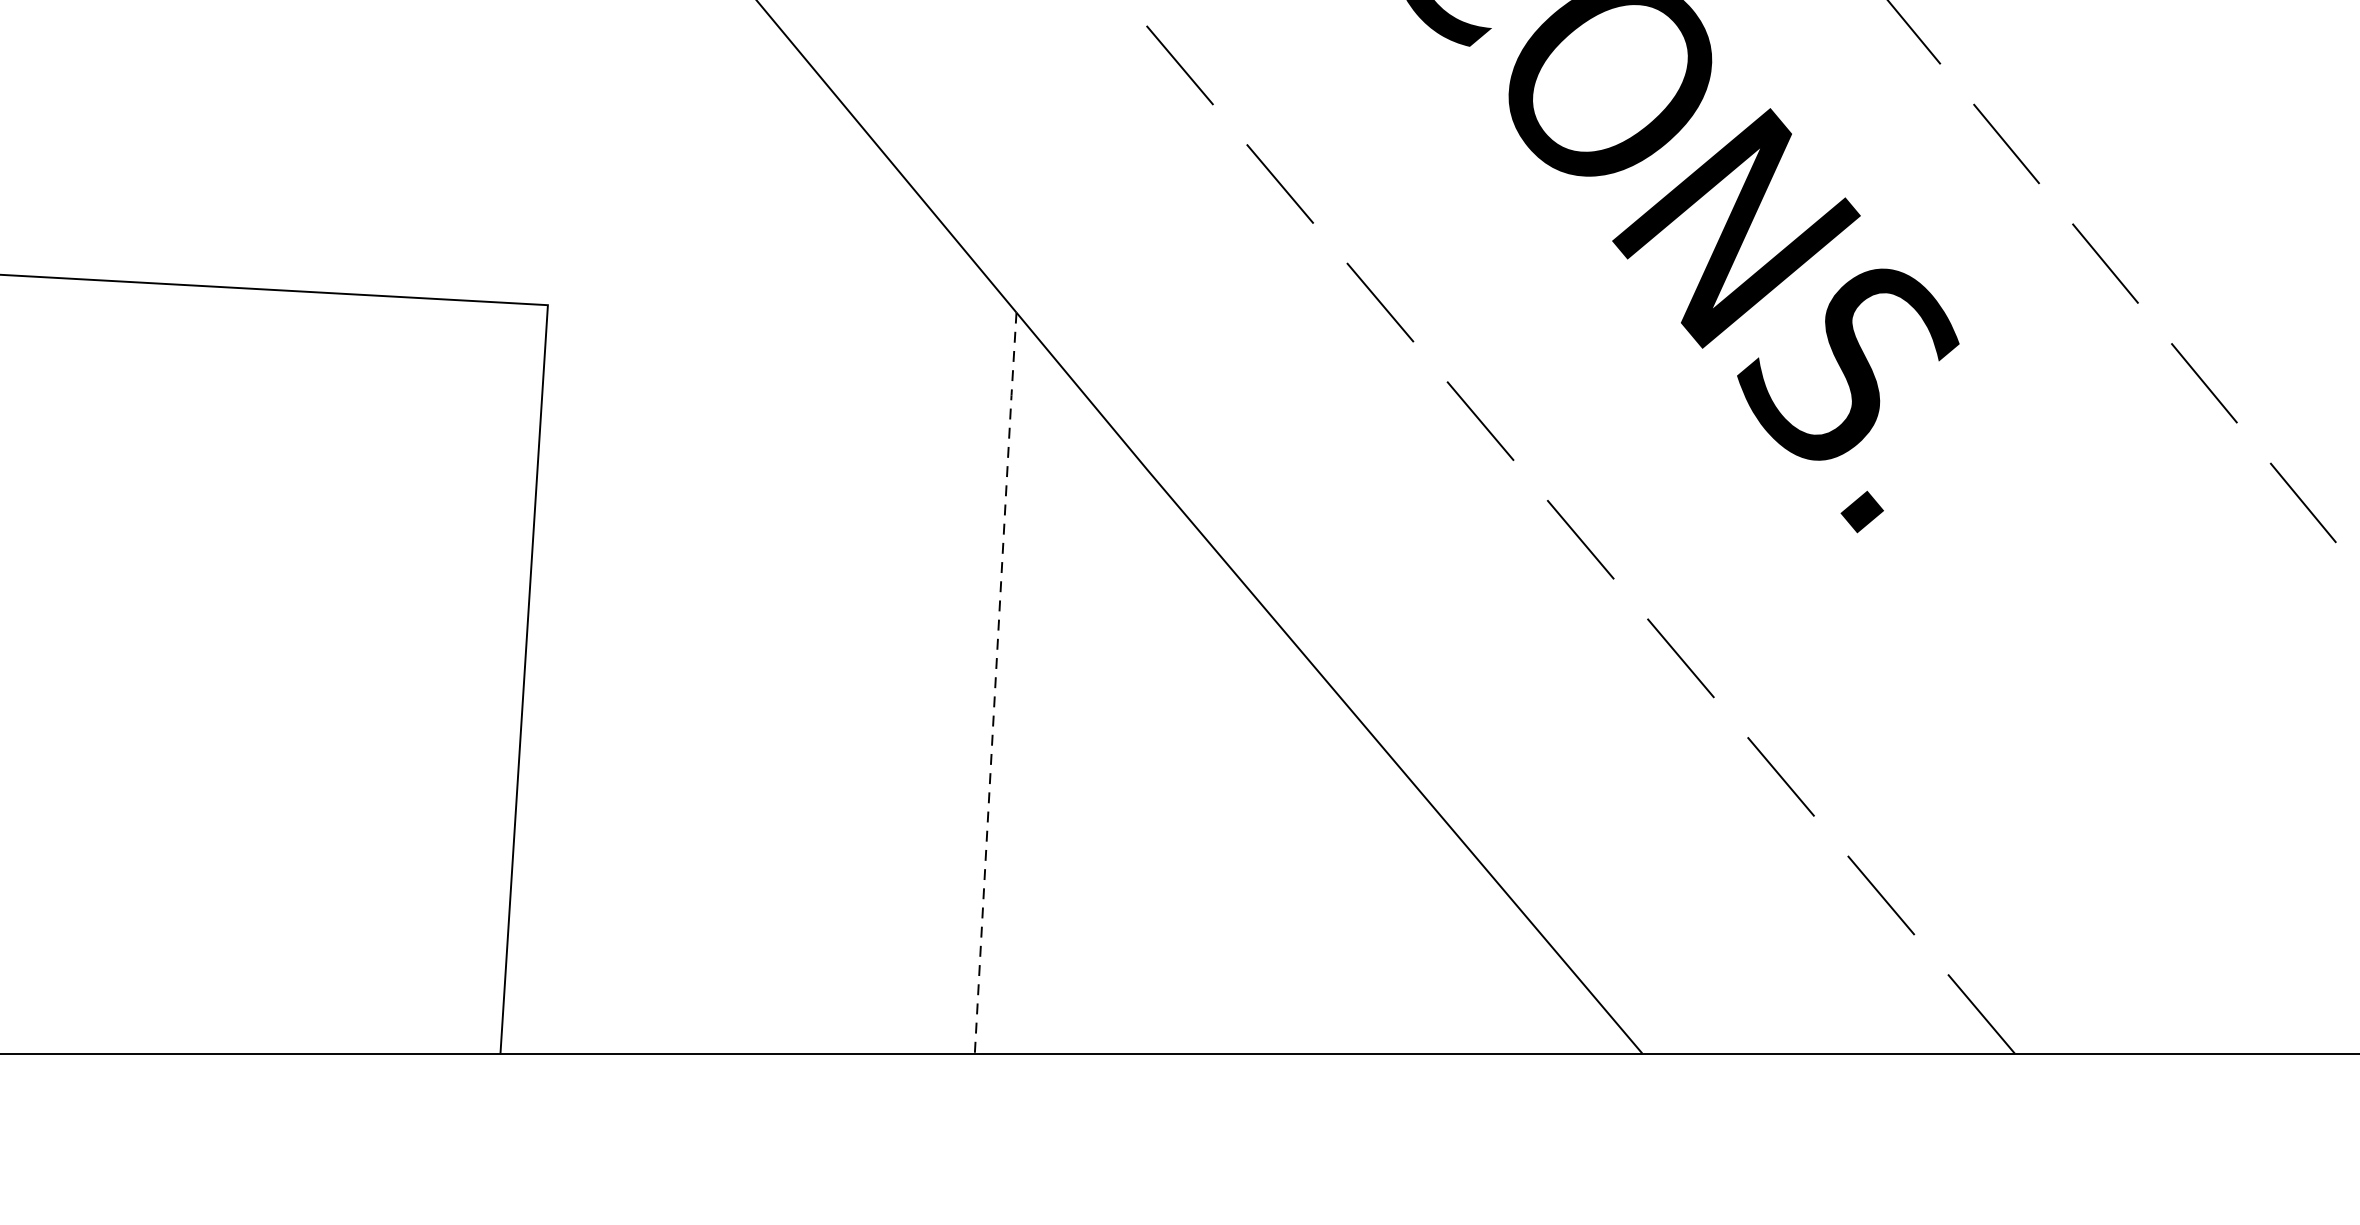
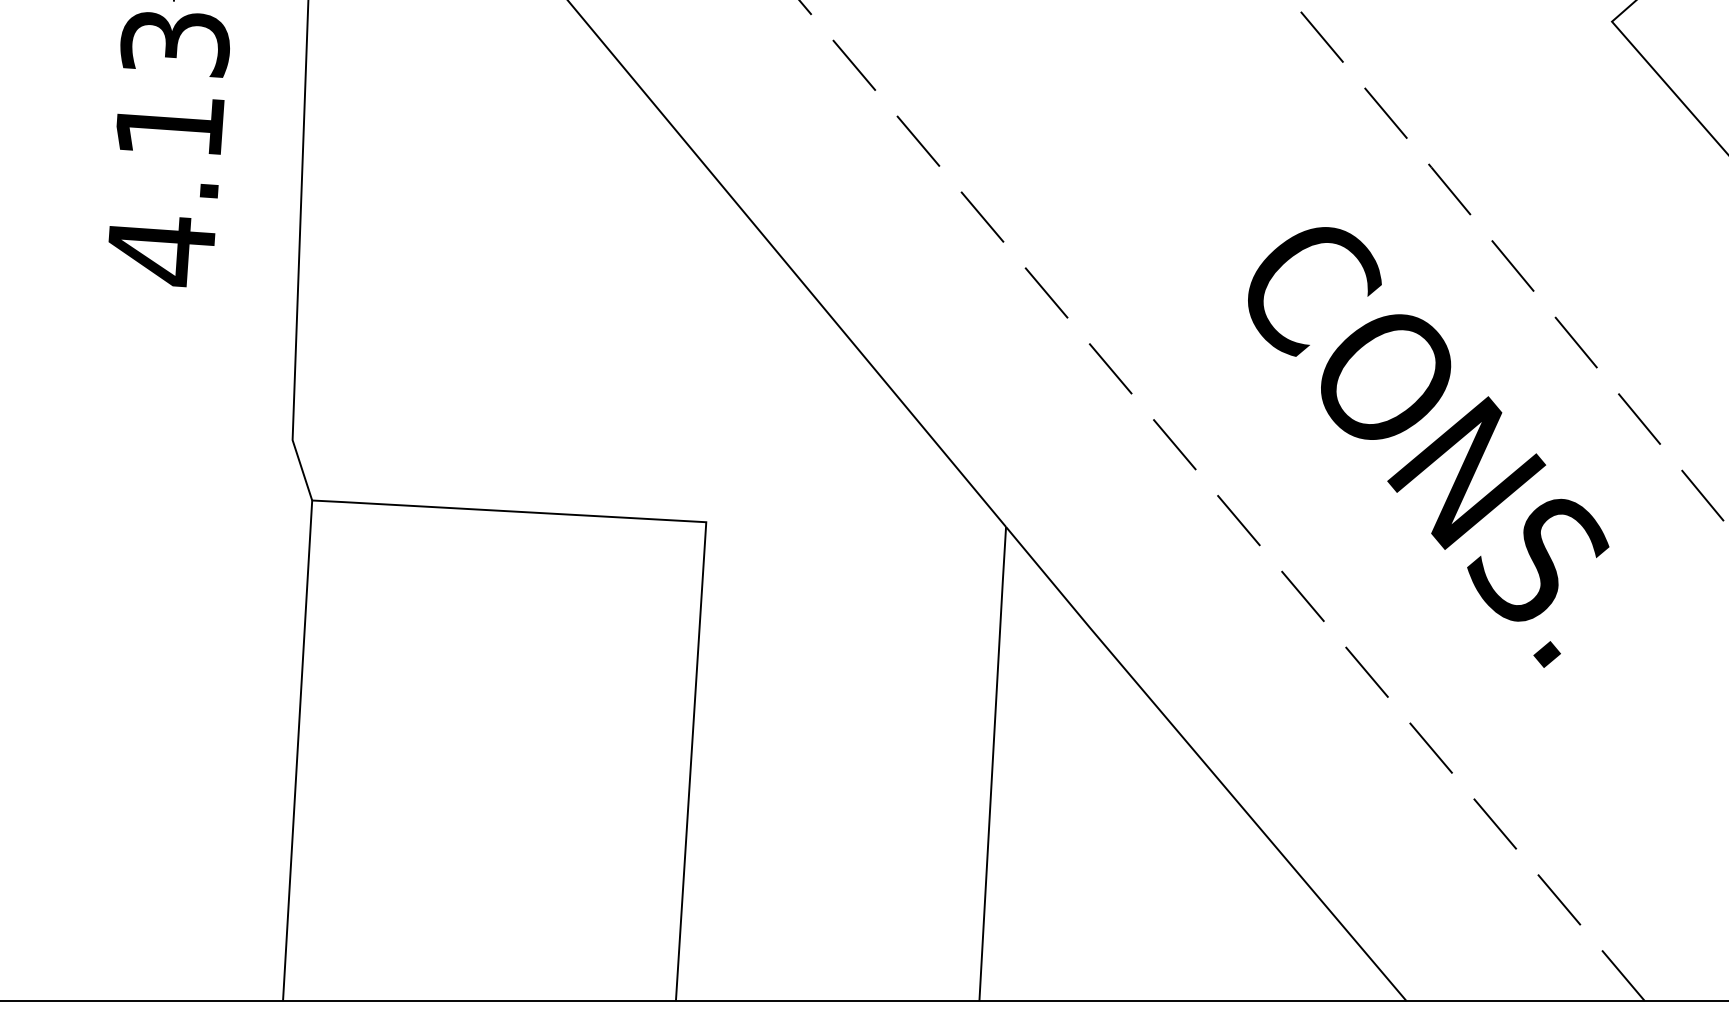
line: (995, 682) -> (992, 763), dashed -> solid

